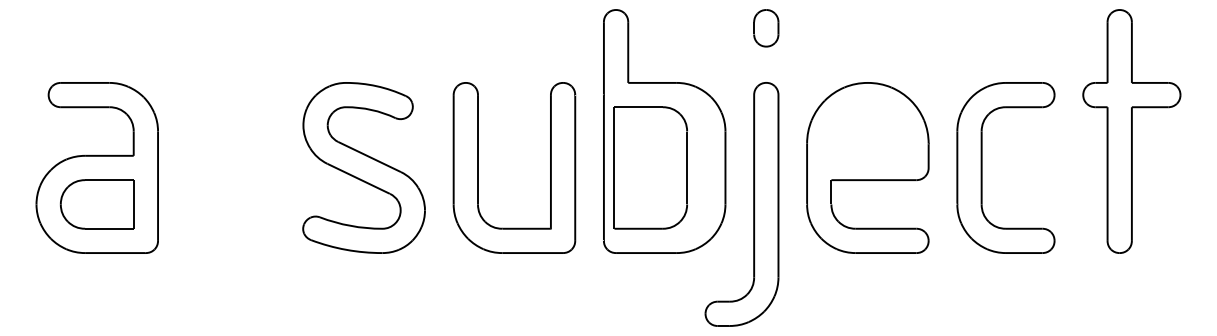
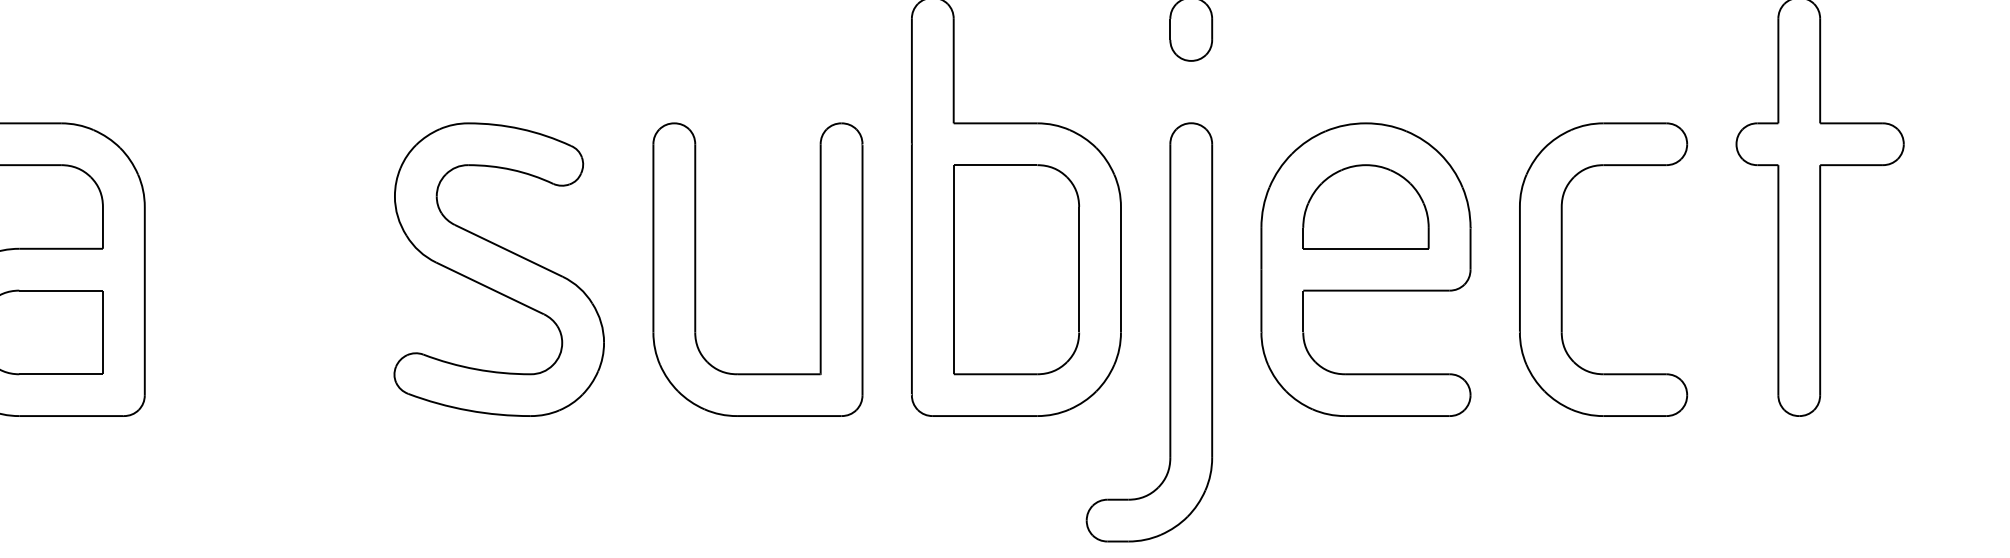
part: (867, 131) -> (1365, 206), added
part: (650, 167) -> (1016, 268), moved

